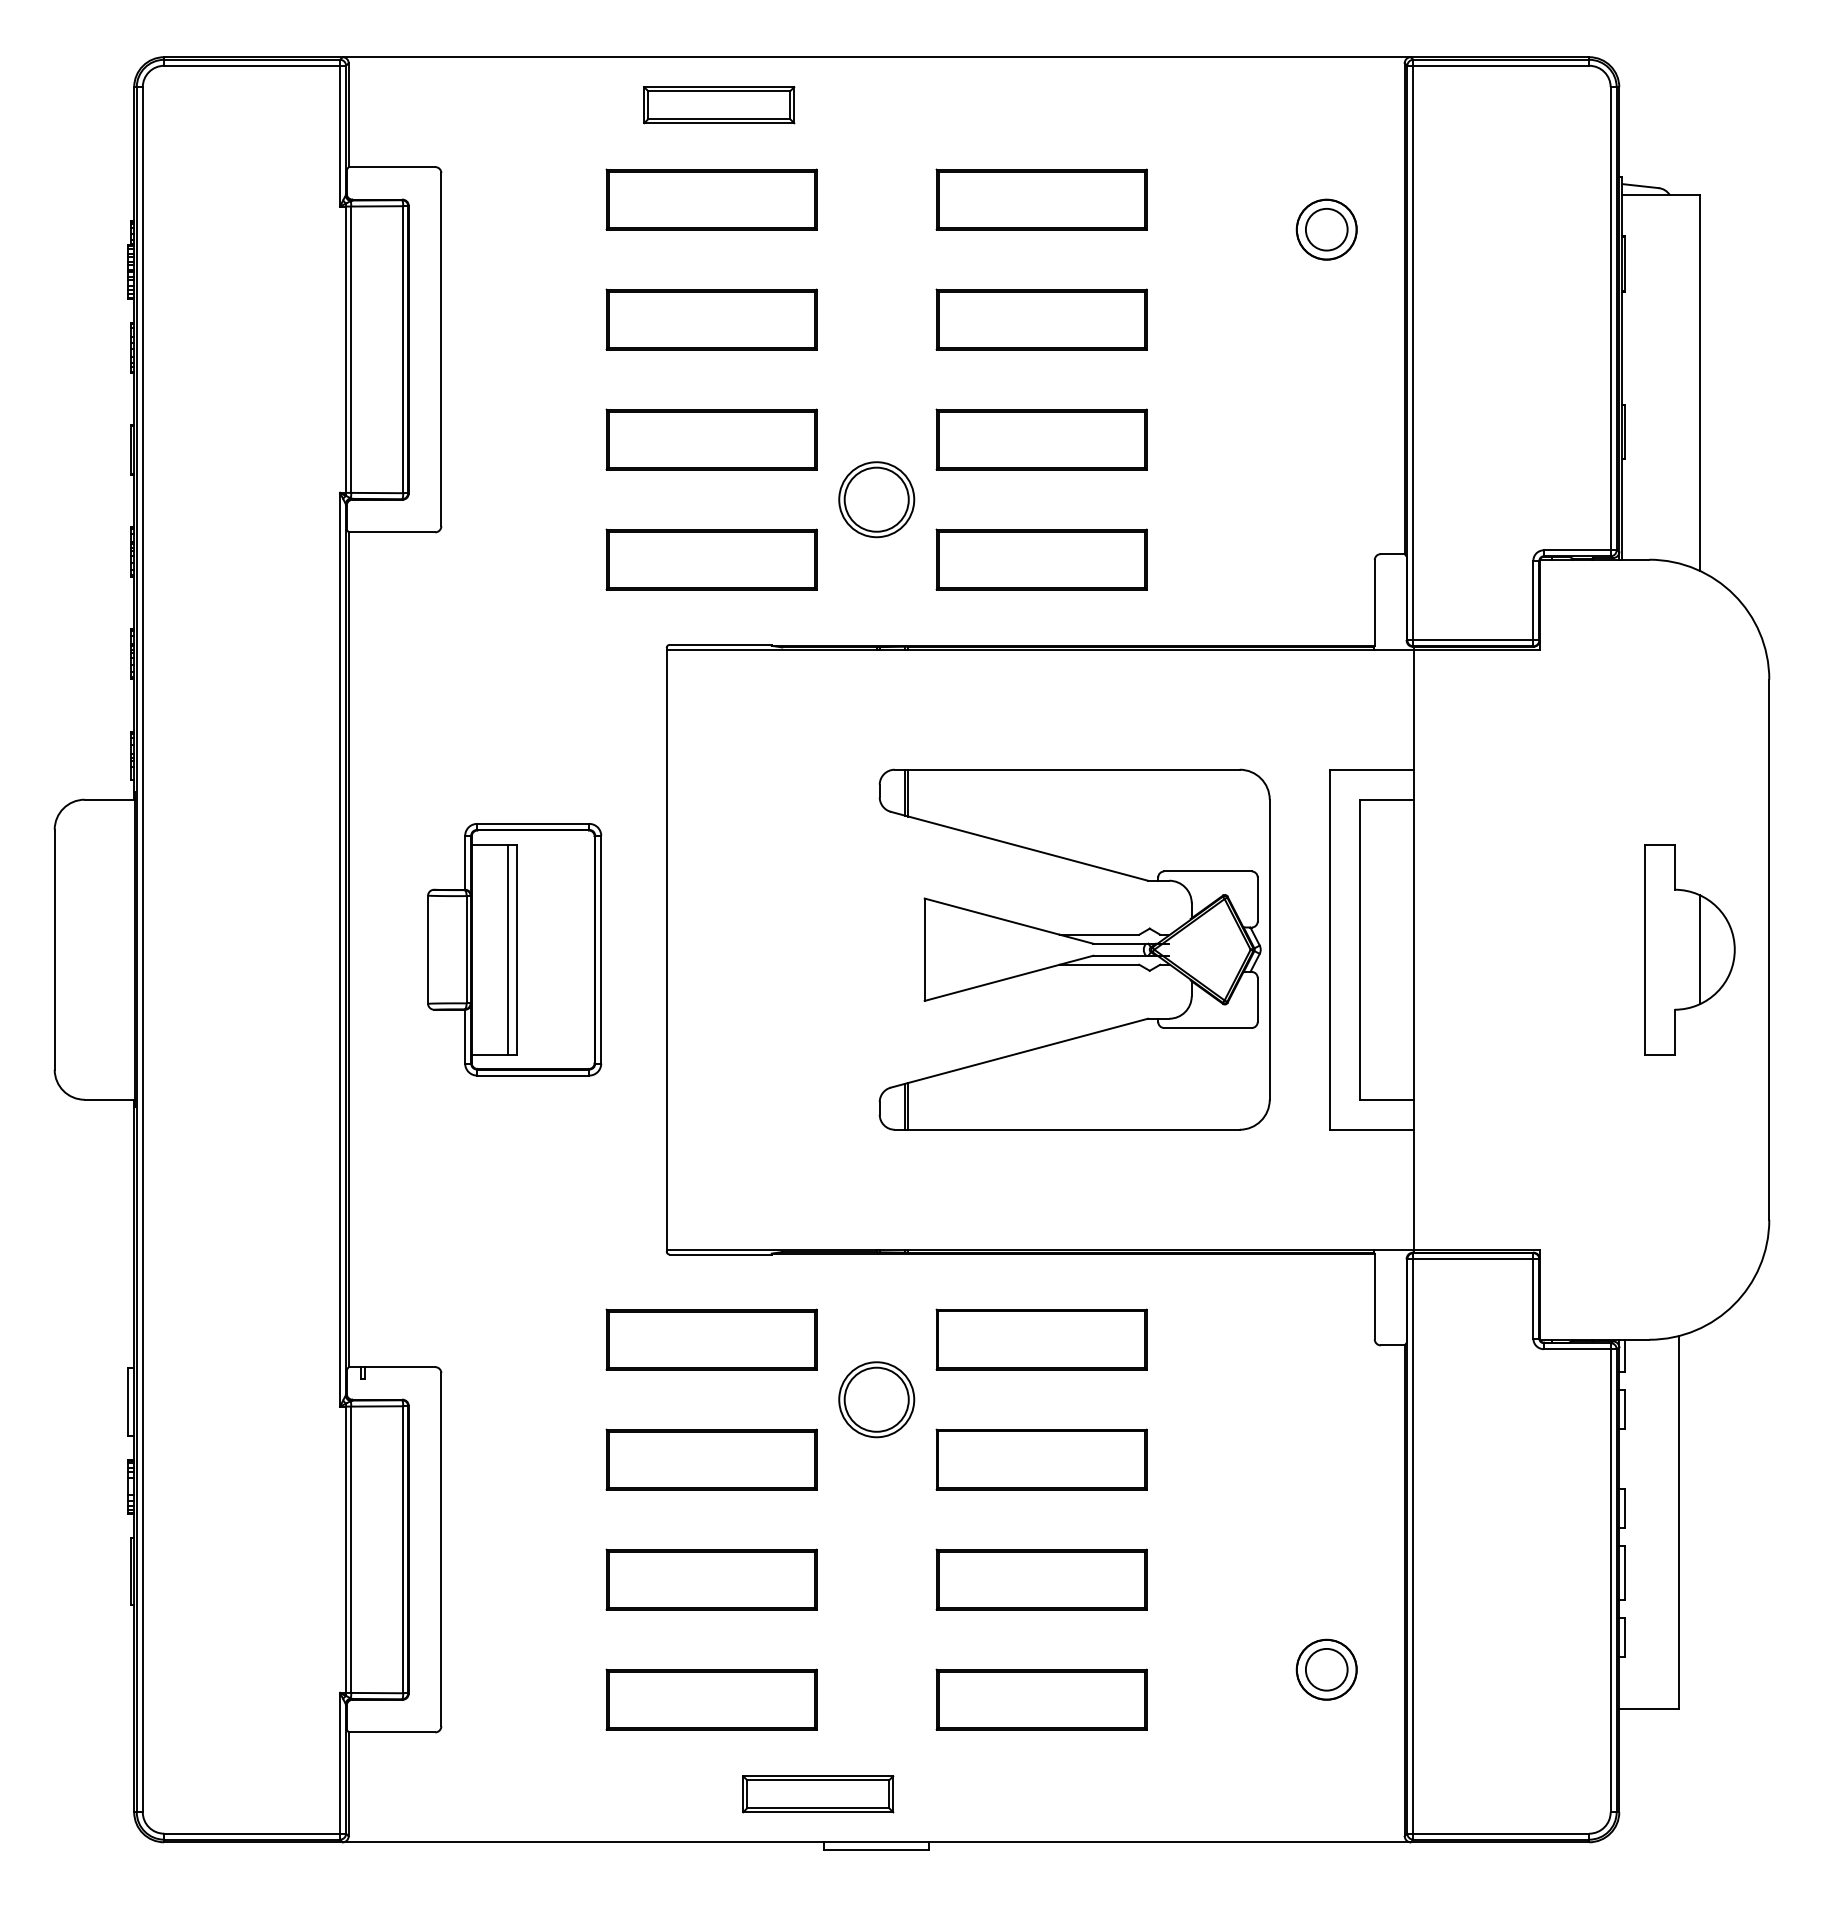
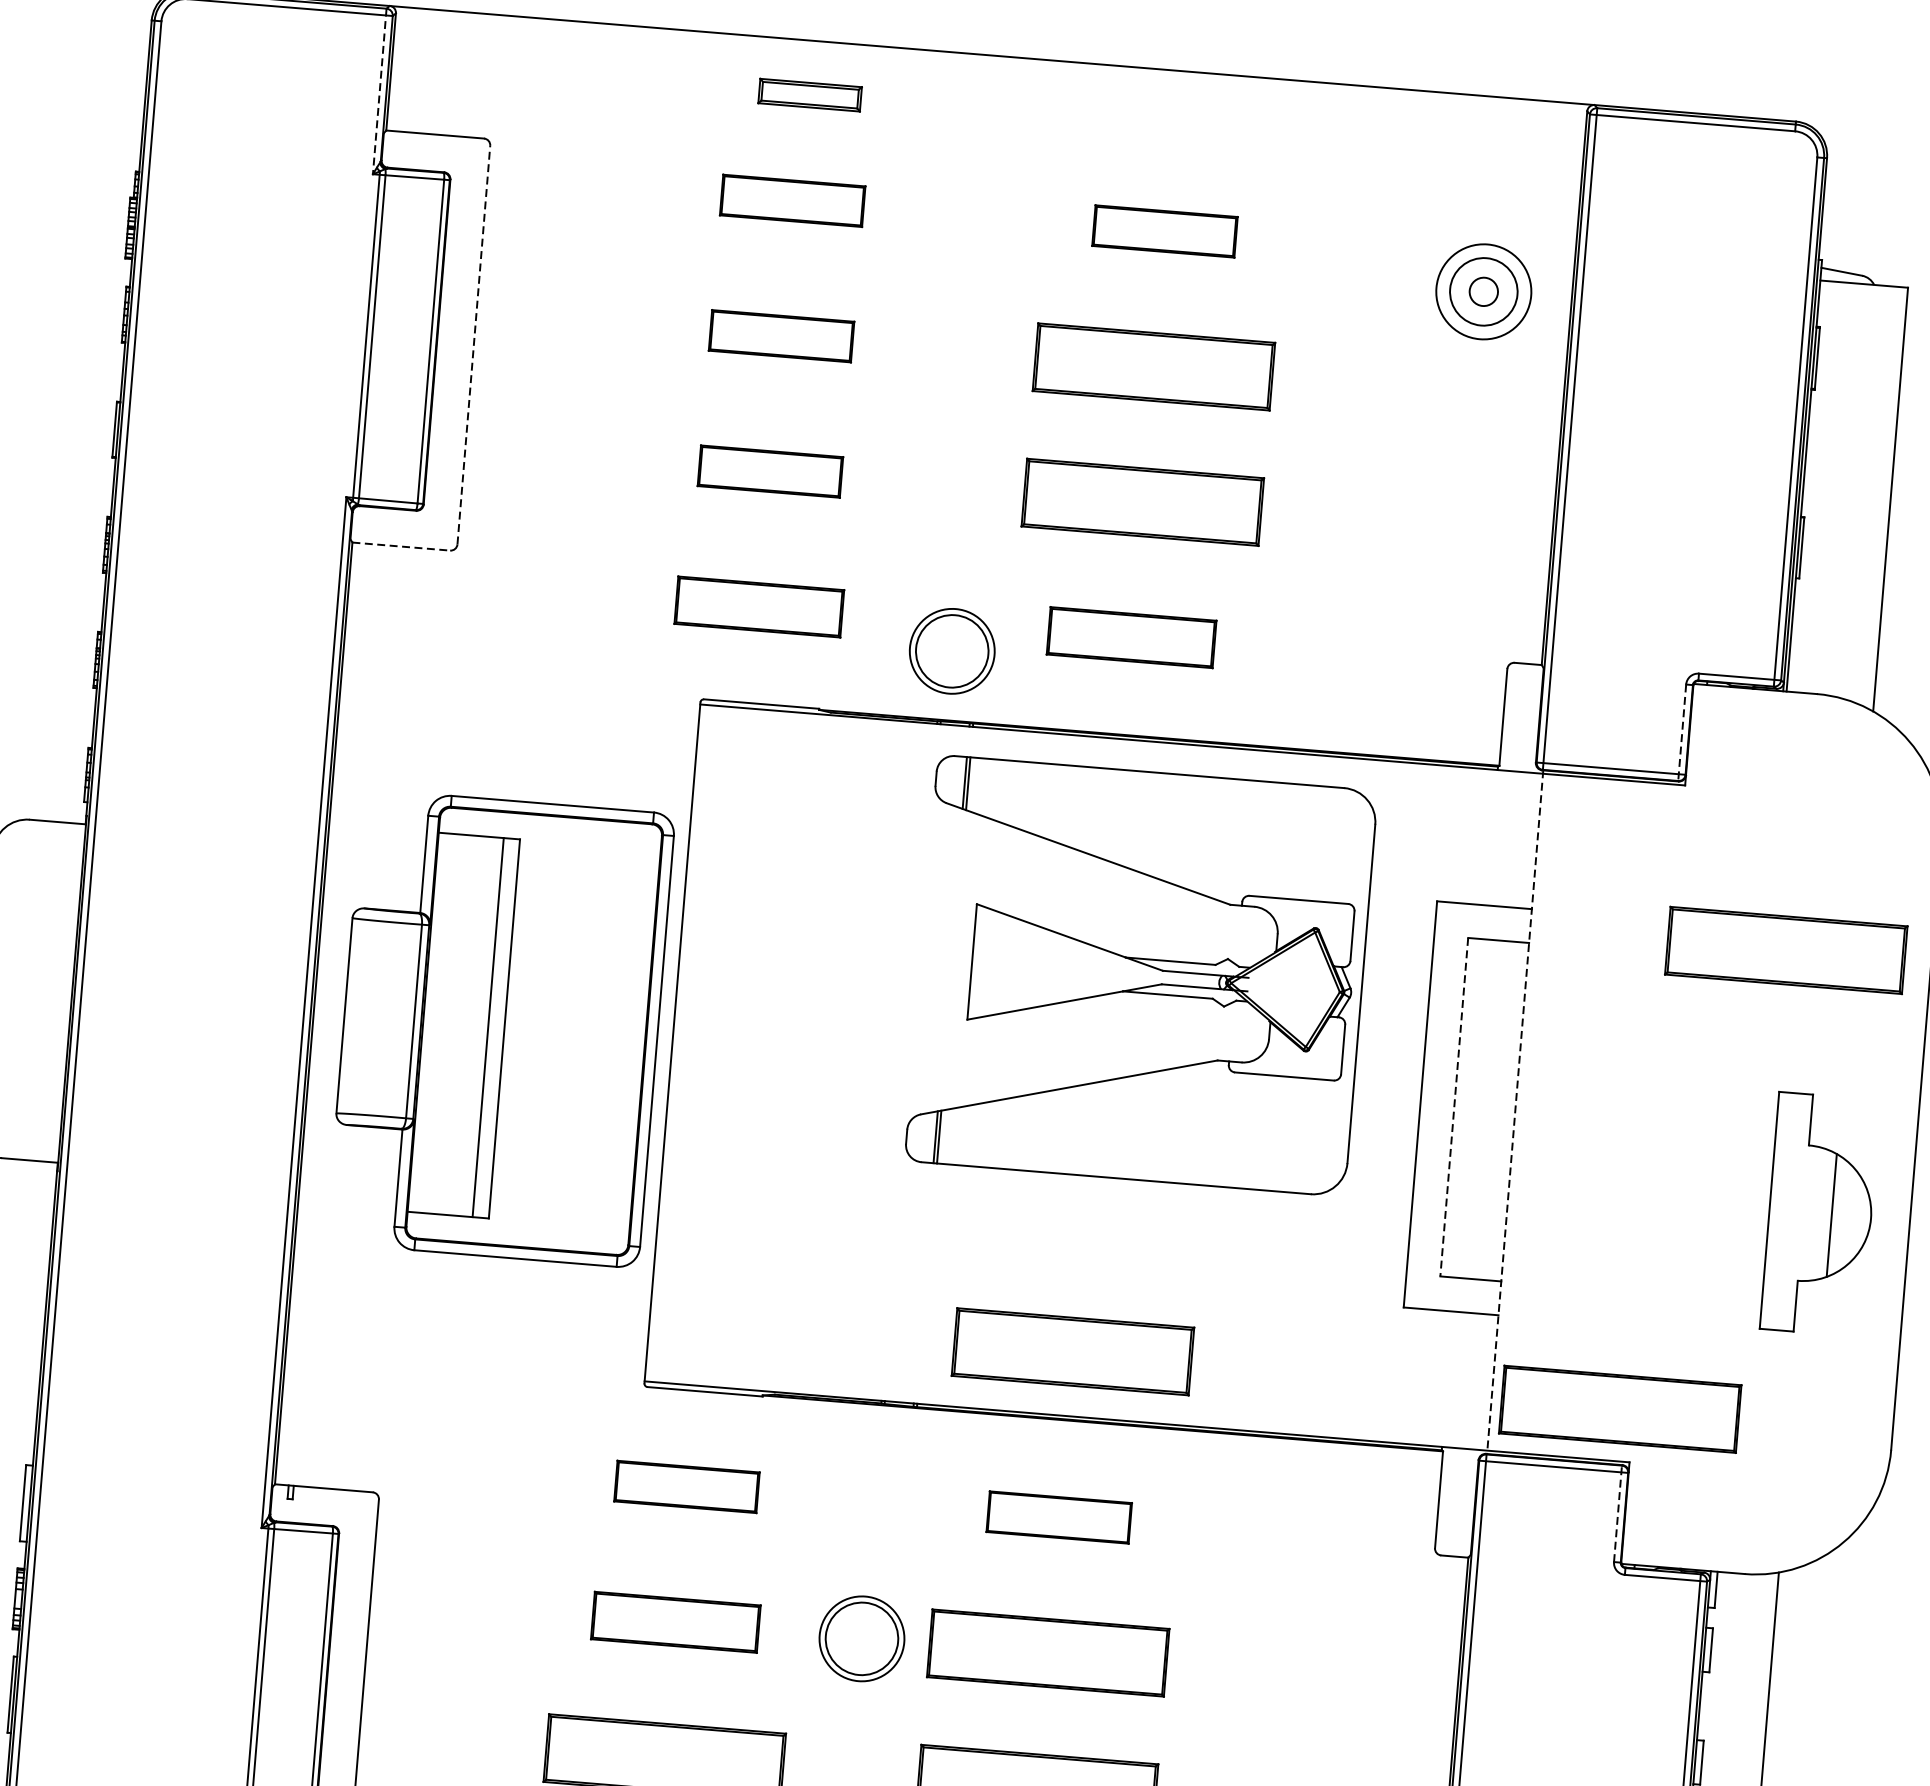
part: (719, 105) -> (810, 95), size x0.6
line: (340, 133) -> (380, 91), solid -> dashed
part: (711, 199) -> (792, 200), size x0.6
part: (1041, 199) -> (1164, 231), size x0.6
circle: (1326, 229) -> (1483, 291), size x0.6
circle: (1326, 229) -> (1483, 291), size x1.4
part: (711, 319) -> (781, 336), size x0.6
line: (441, 349) -> (474, 344), solid -> dashed
part: (711, 439) -> (770, 471), size x0.6
part: (876, 499) -> (952, 651), moved
line: (392, 532) -> (401, 546), solid -> dashed
part: (711, 559) -> (759, 606), size x0.7
part: (1041, 559) -> (1131, 637), size x0.7
line: (1533, 603) -> (1682, 732), solid -> dashed
part: (1640, 787) -> (1786, 950), added
part: (514, 949) -> (500, 1028), size x1.6
part: (1074, 949) -> (1141, 975), moved
part: (1689, 949) -> (1819, 1214), moved
line: (1359, 950) -> (1453, 1108), solid -> dashed
line: (1413, 950) -> (1514, 1113), solid -> dashed
part: (1041, 1192) -> (1072, 1351), added
part: (1527, 1203) -> (1619, 1409), added
line: (1533, 1295) -> (1618, 1513), solid -> dashed
part: (711, 1339) -> (686, 1486), size x0.6
part: (1041, 1339) -> (1059, 1517), size x0.6
part: (876, 1399) -> (861, 1638), moved
part: (711, 1459) -> (675, 1622), size x0.7

